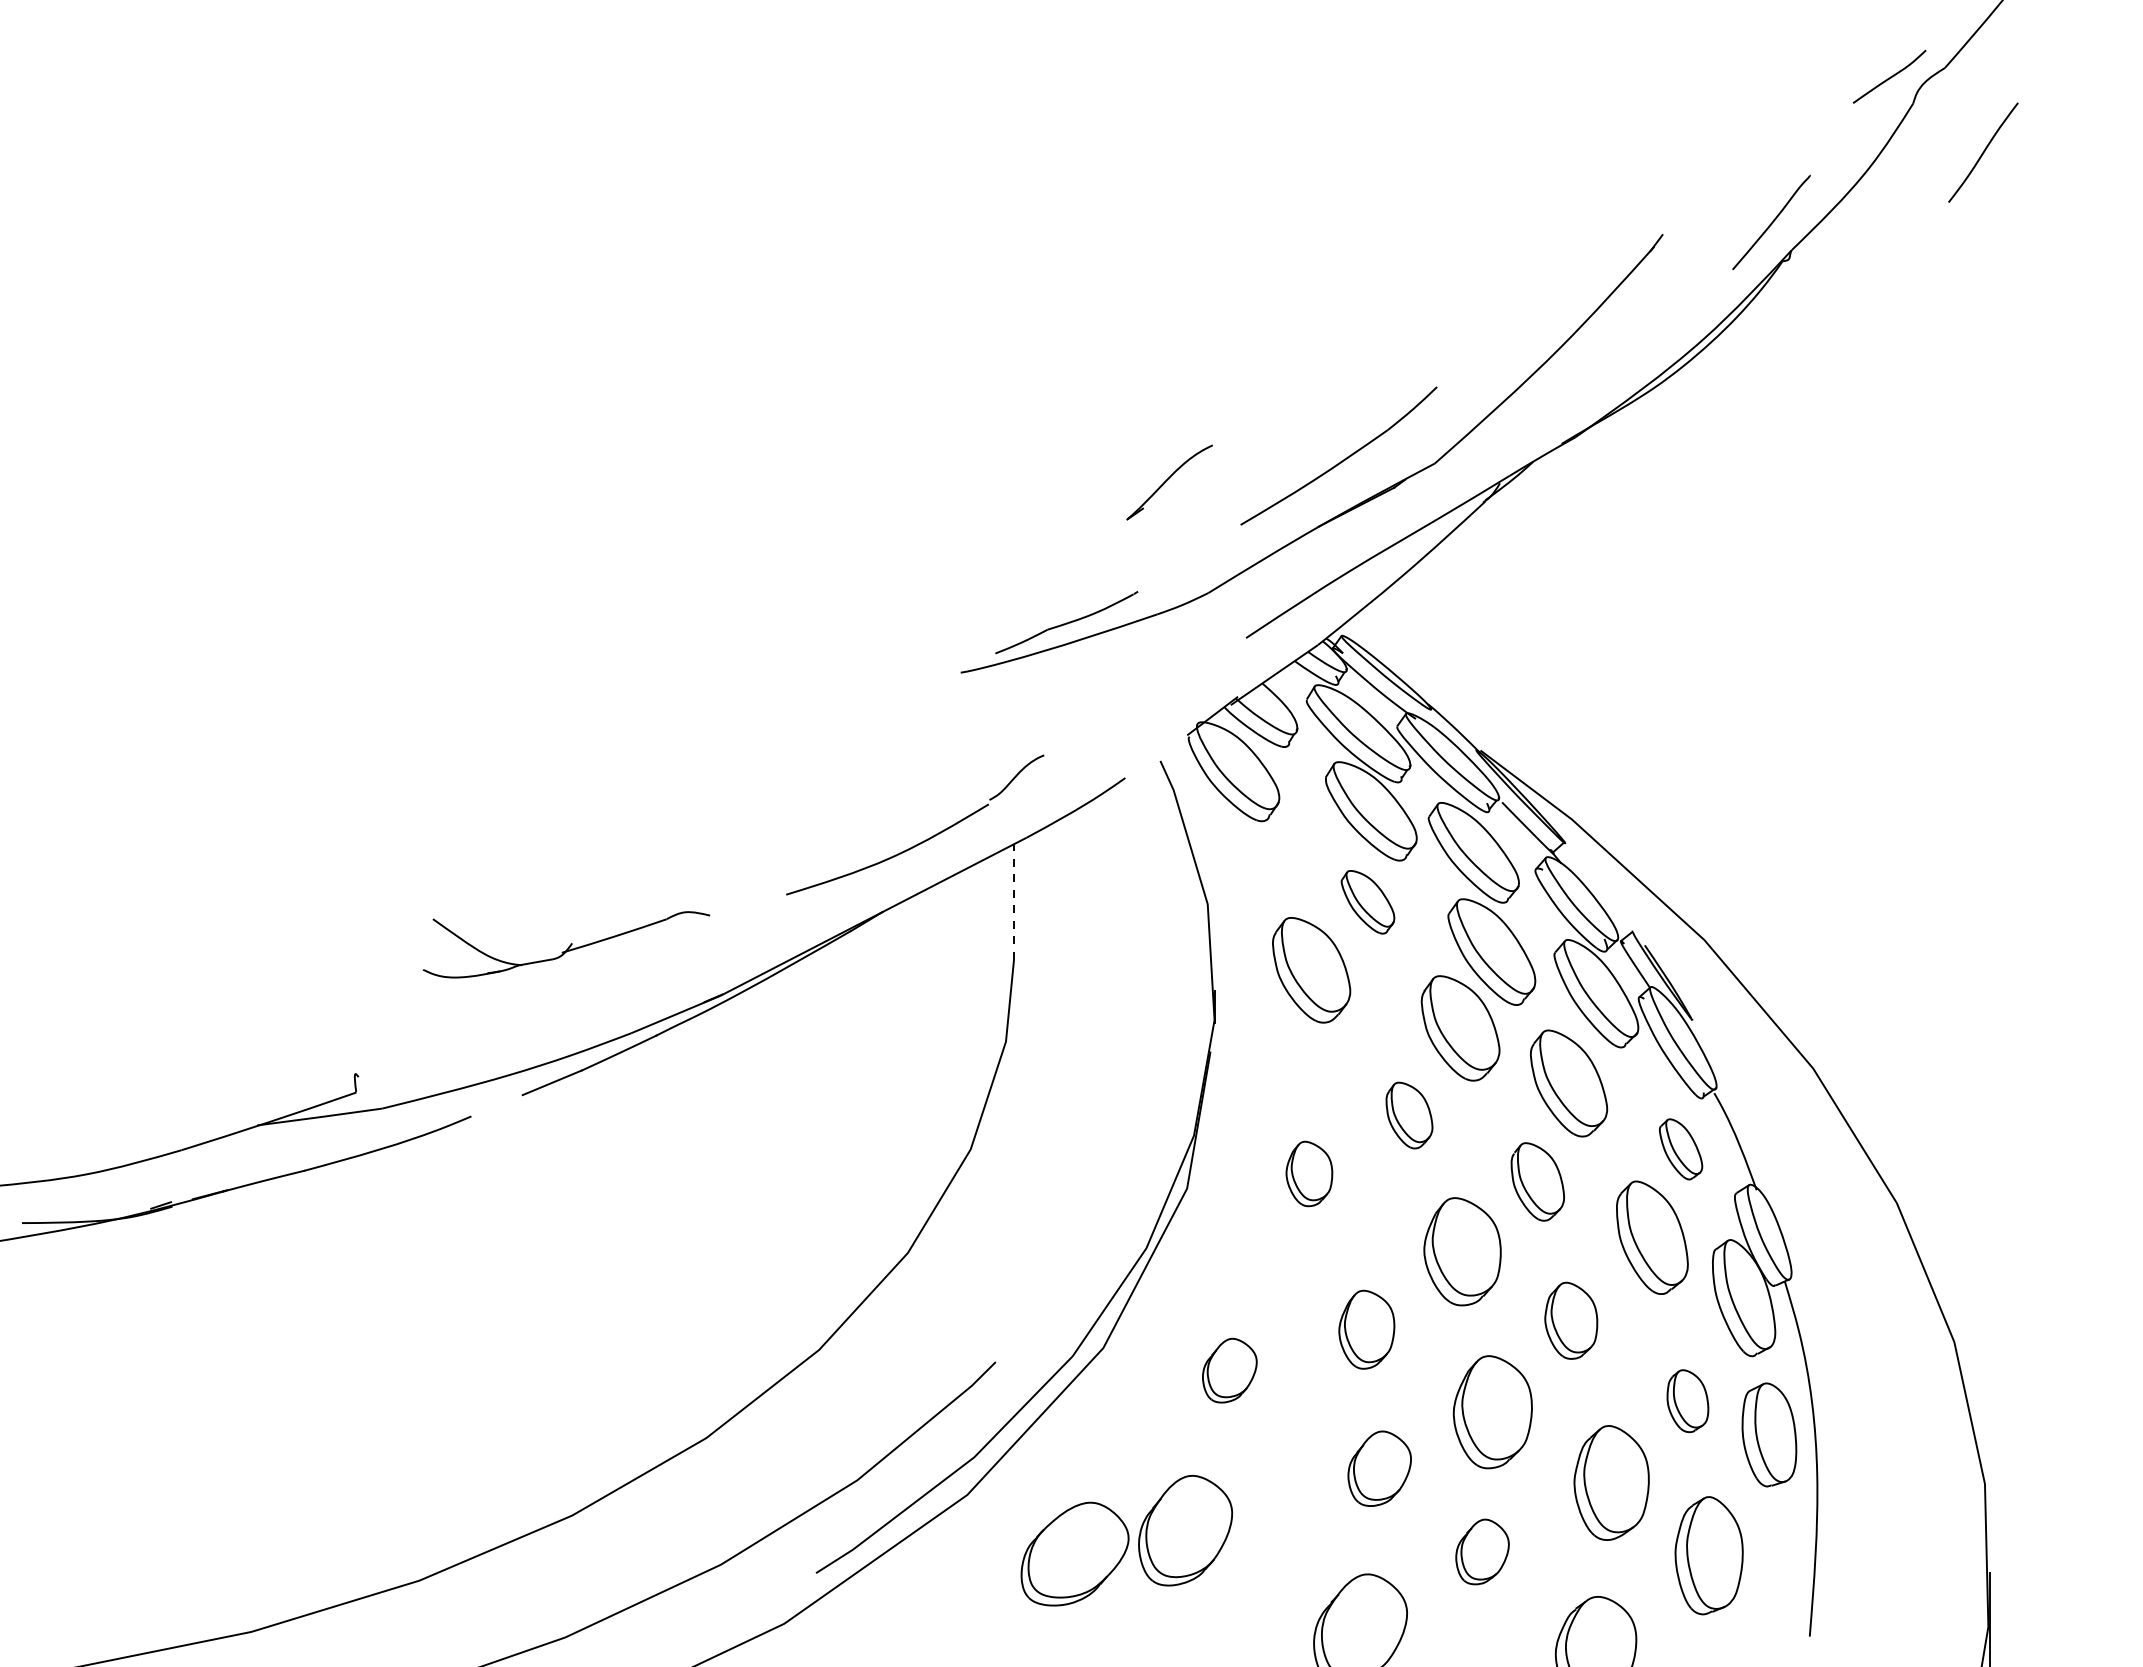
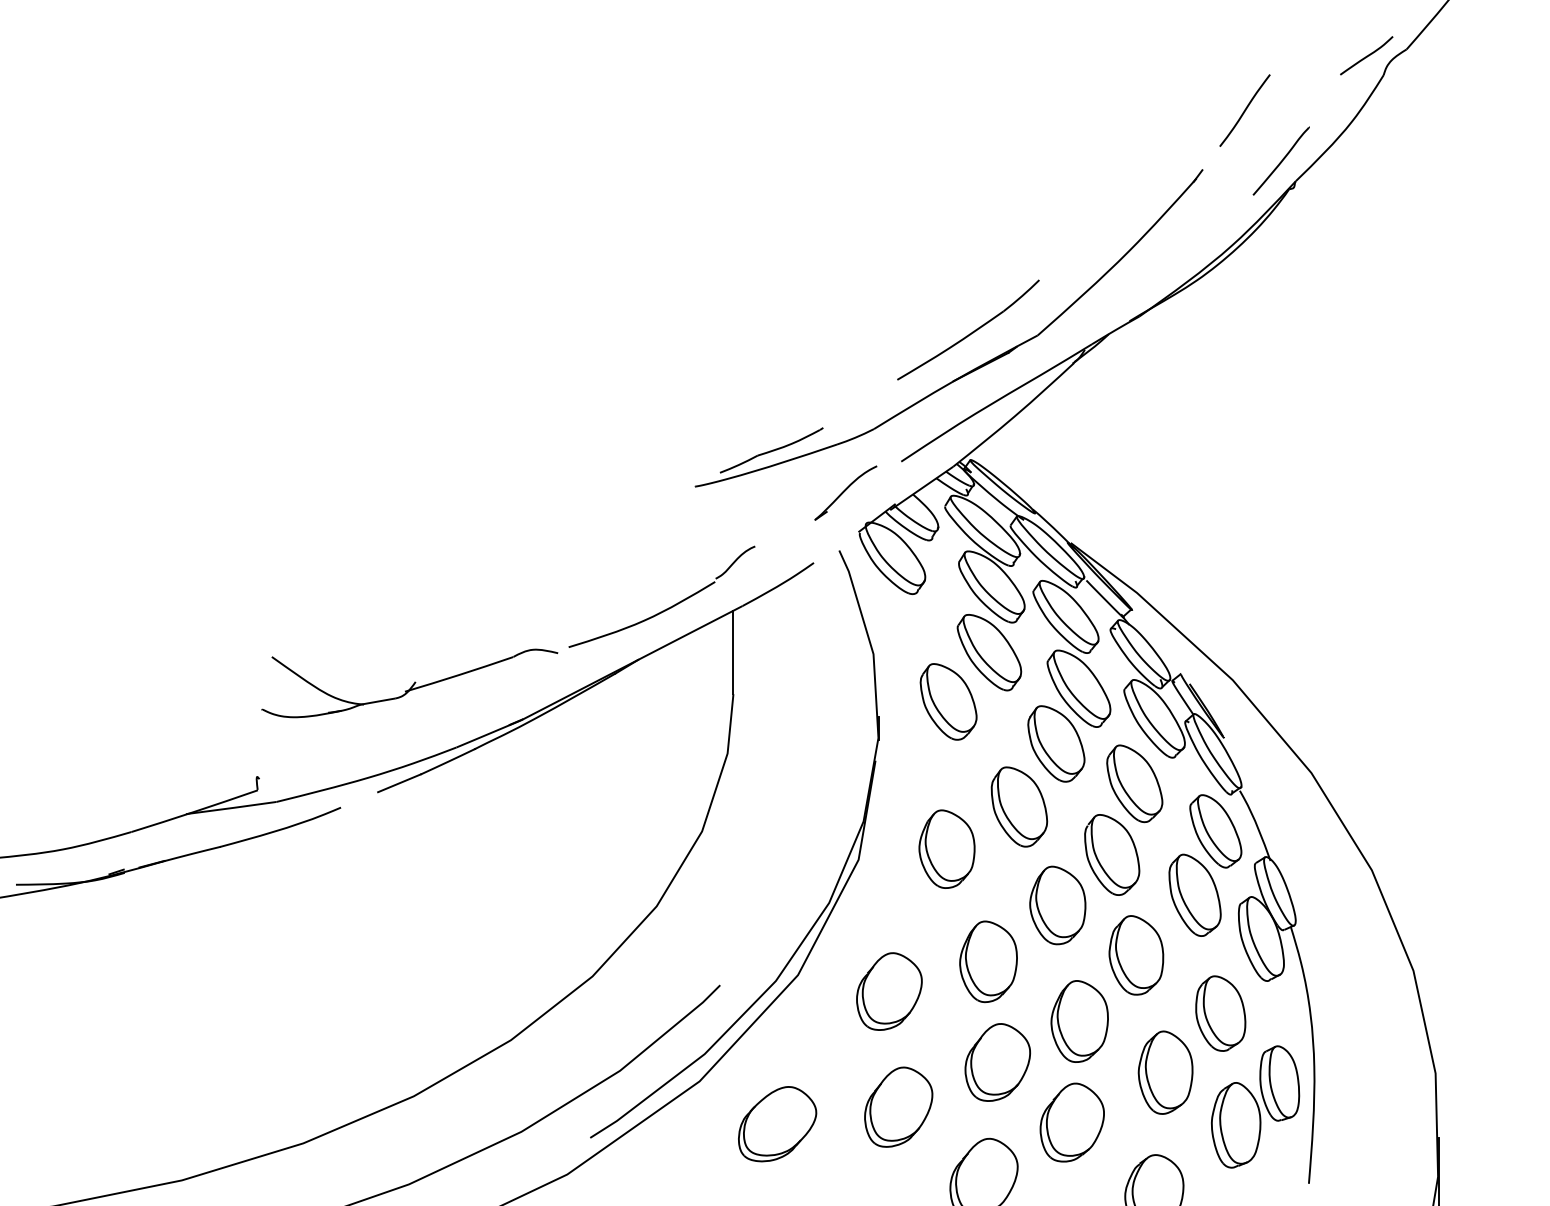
curve: (1983, 152) -> (1245, 110), moved
part: (1169, 482) -> (845, 493), moved
line: (1014, 901) -> (733, 652), dashed -> solid
part: (1367, 902) -> (989, 652), size x1.67
part: (566, 944) -> (409, 683), size x1.43
part: (1409, 1115) -> (1019, 806), size x1.67
part: (1680, 1149) -> (1215, 831), size x1.67
part: (1309, 1173) -> (947, 848), size x1.67
part: (1537, 1181) -> (1112, 854), size x1.43
part: (1571, 1320) -> (1136, 955), size x1.43
part: (1366, 1329) -> (988, 961), size x1.43
part: (1229, 1370) -> (889, 991), size x1.67
part: (1687, 1400) -> (1220, 1013), size x1.67
part: (1769, 1434) -> (1279, 1083), moved
part: (1379, 1468) -> (997, 1062), size x1.43
part: (1185, 1530) -> (898, 1107), moved
part: (1482, 1551) -> (1072, 1122), size x1.67

